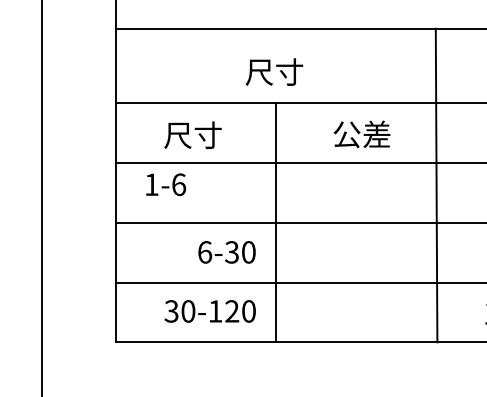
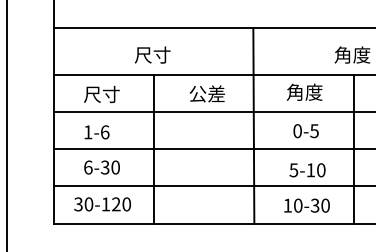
text: (165, 184) -> (96, 132), moved
text: (226, 252) -> (101, 167), moved
text: (210, 311) -> (102, 204), moved

